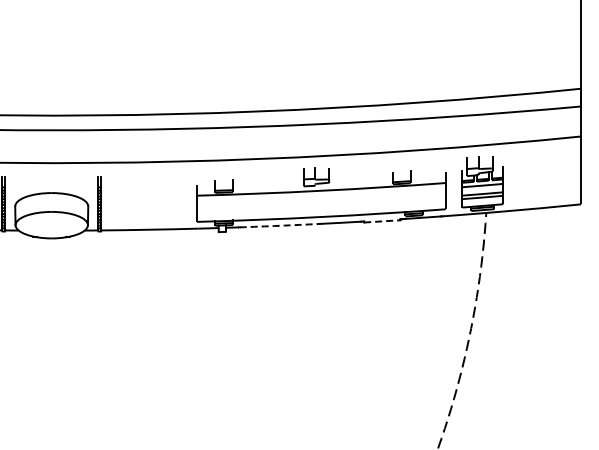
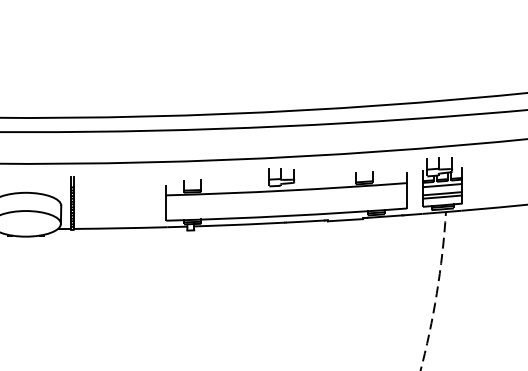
line: (382, 221) -> (345, 220), dashed -> solid
arc: (279, 225) -> (246, 224), dashed -> solid

